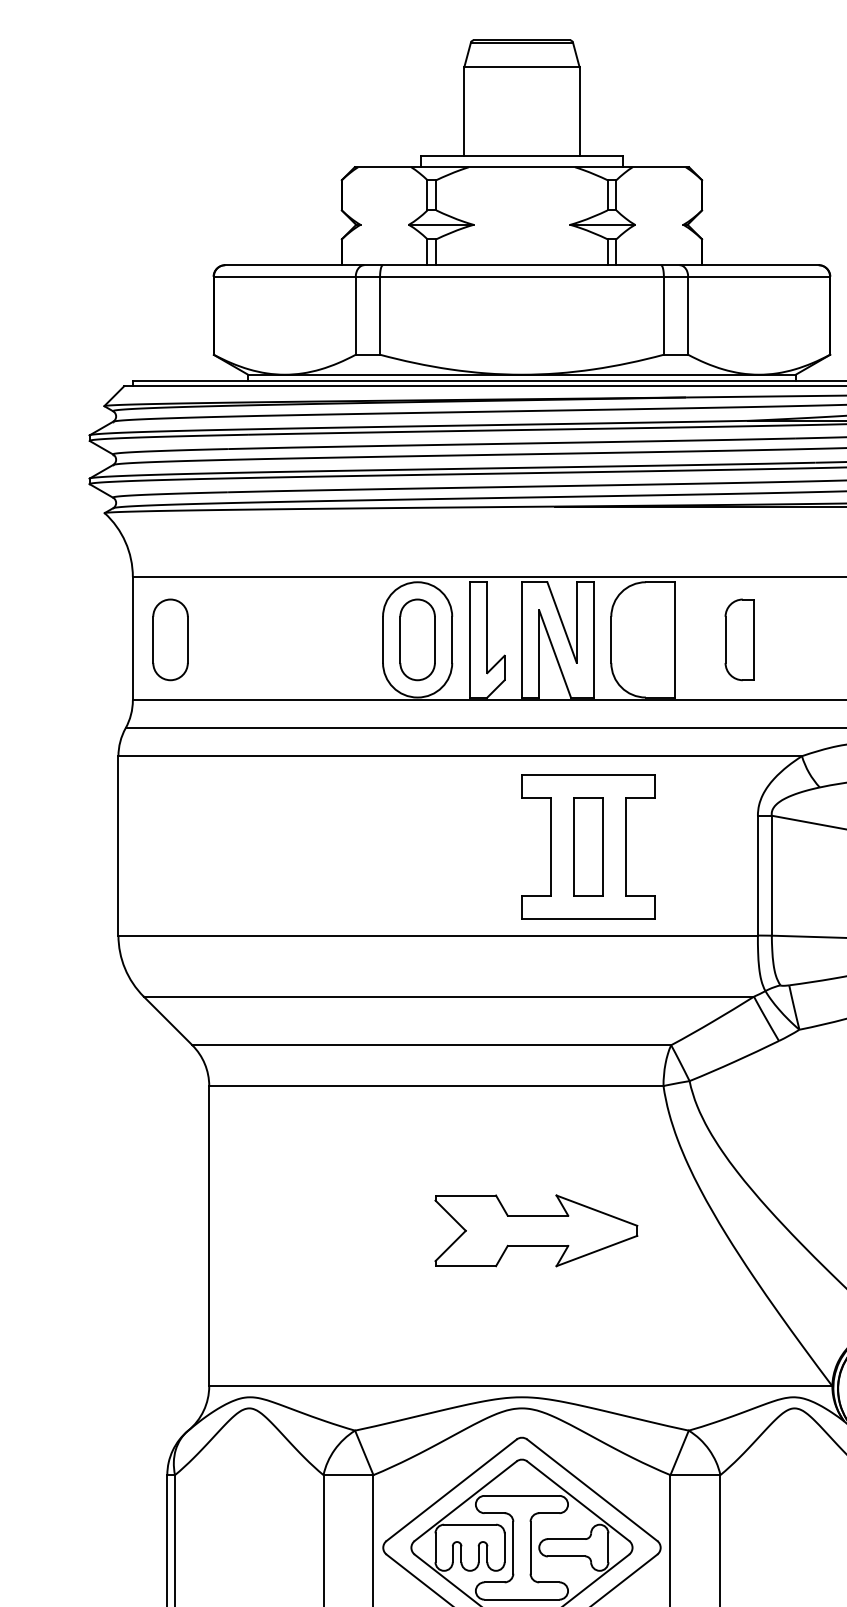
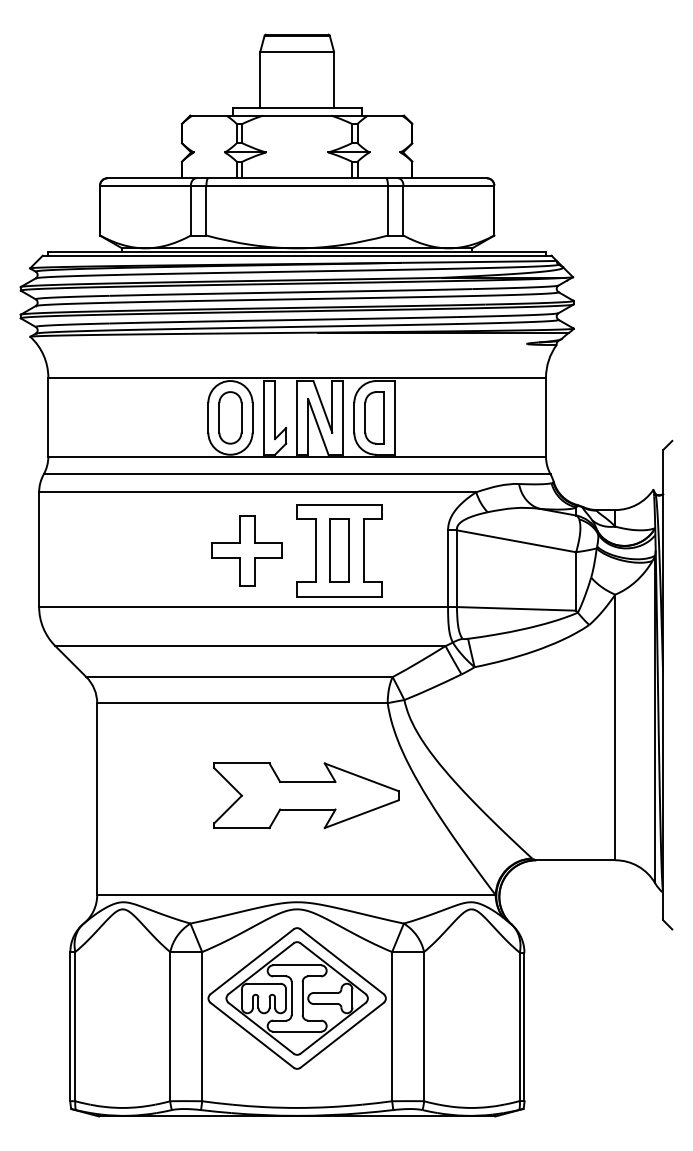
part: (170, 639) -> (72, 417), removed
part: (739, 639) -> (374, 417), moved
part: (442, 847) -> (246, 550), added
part: (536, 1230) -> (306, 795), size x1.43

